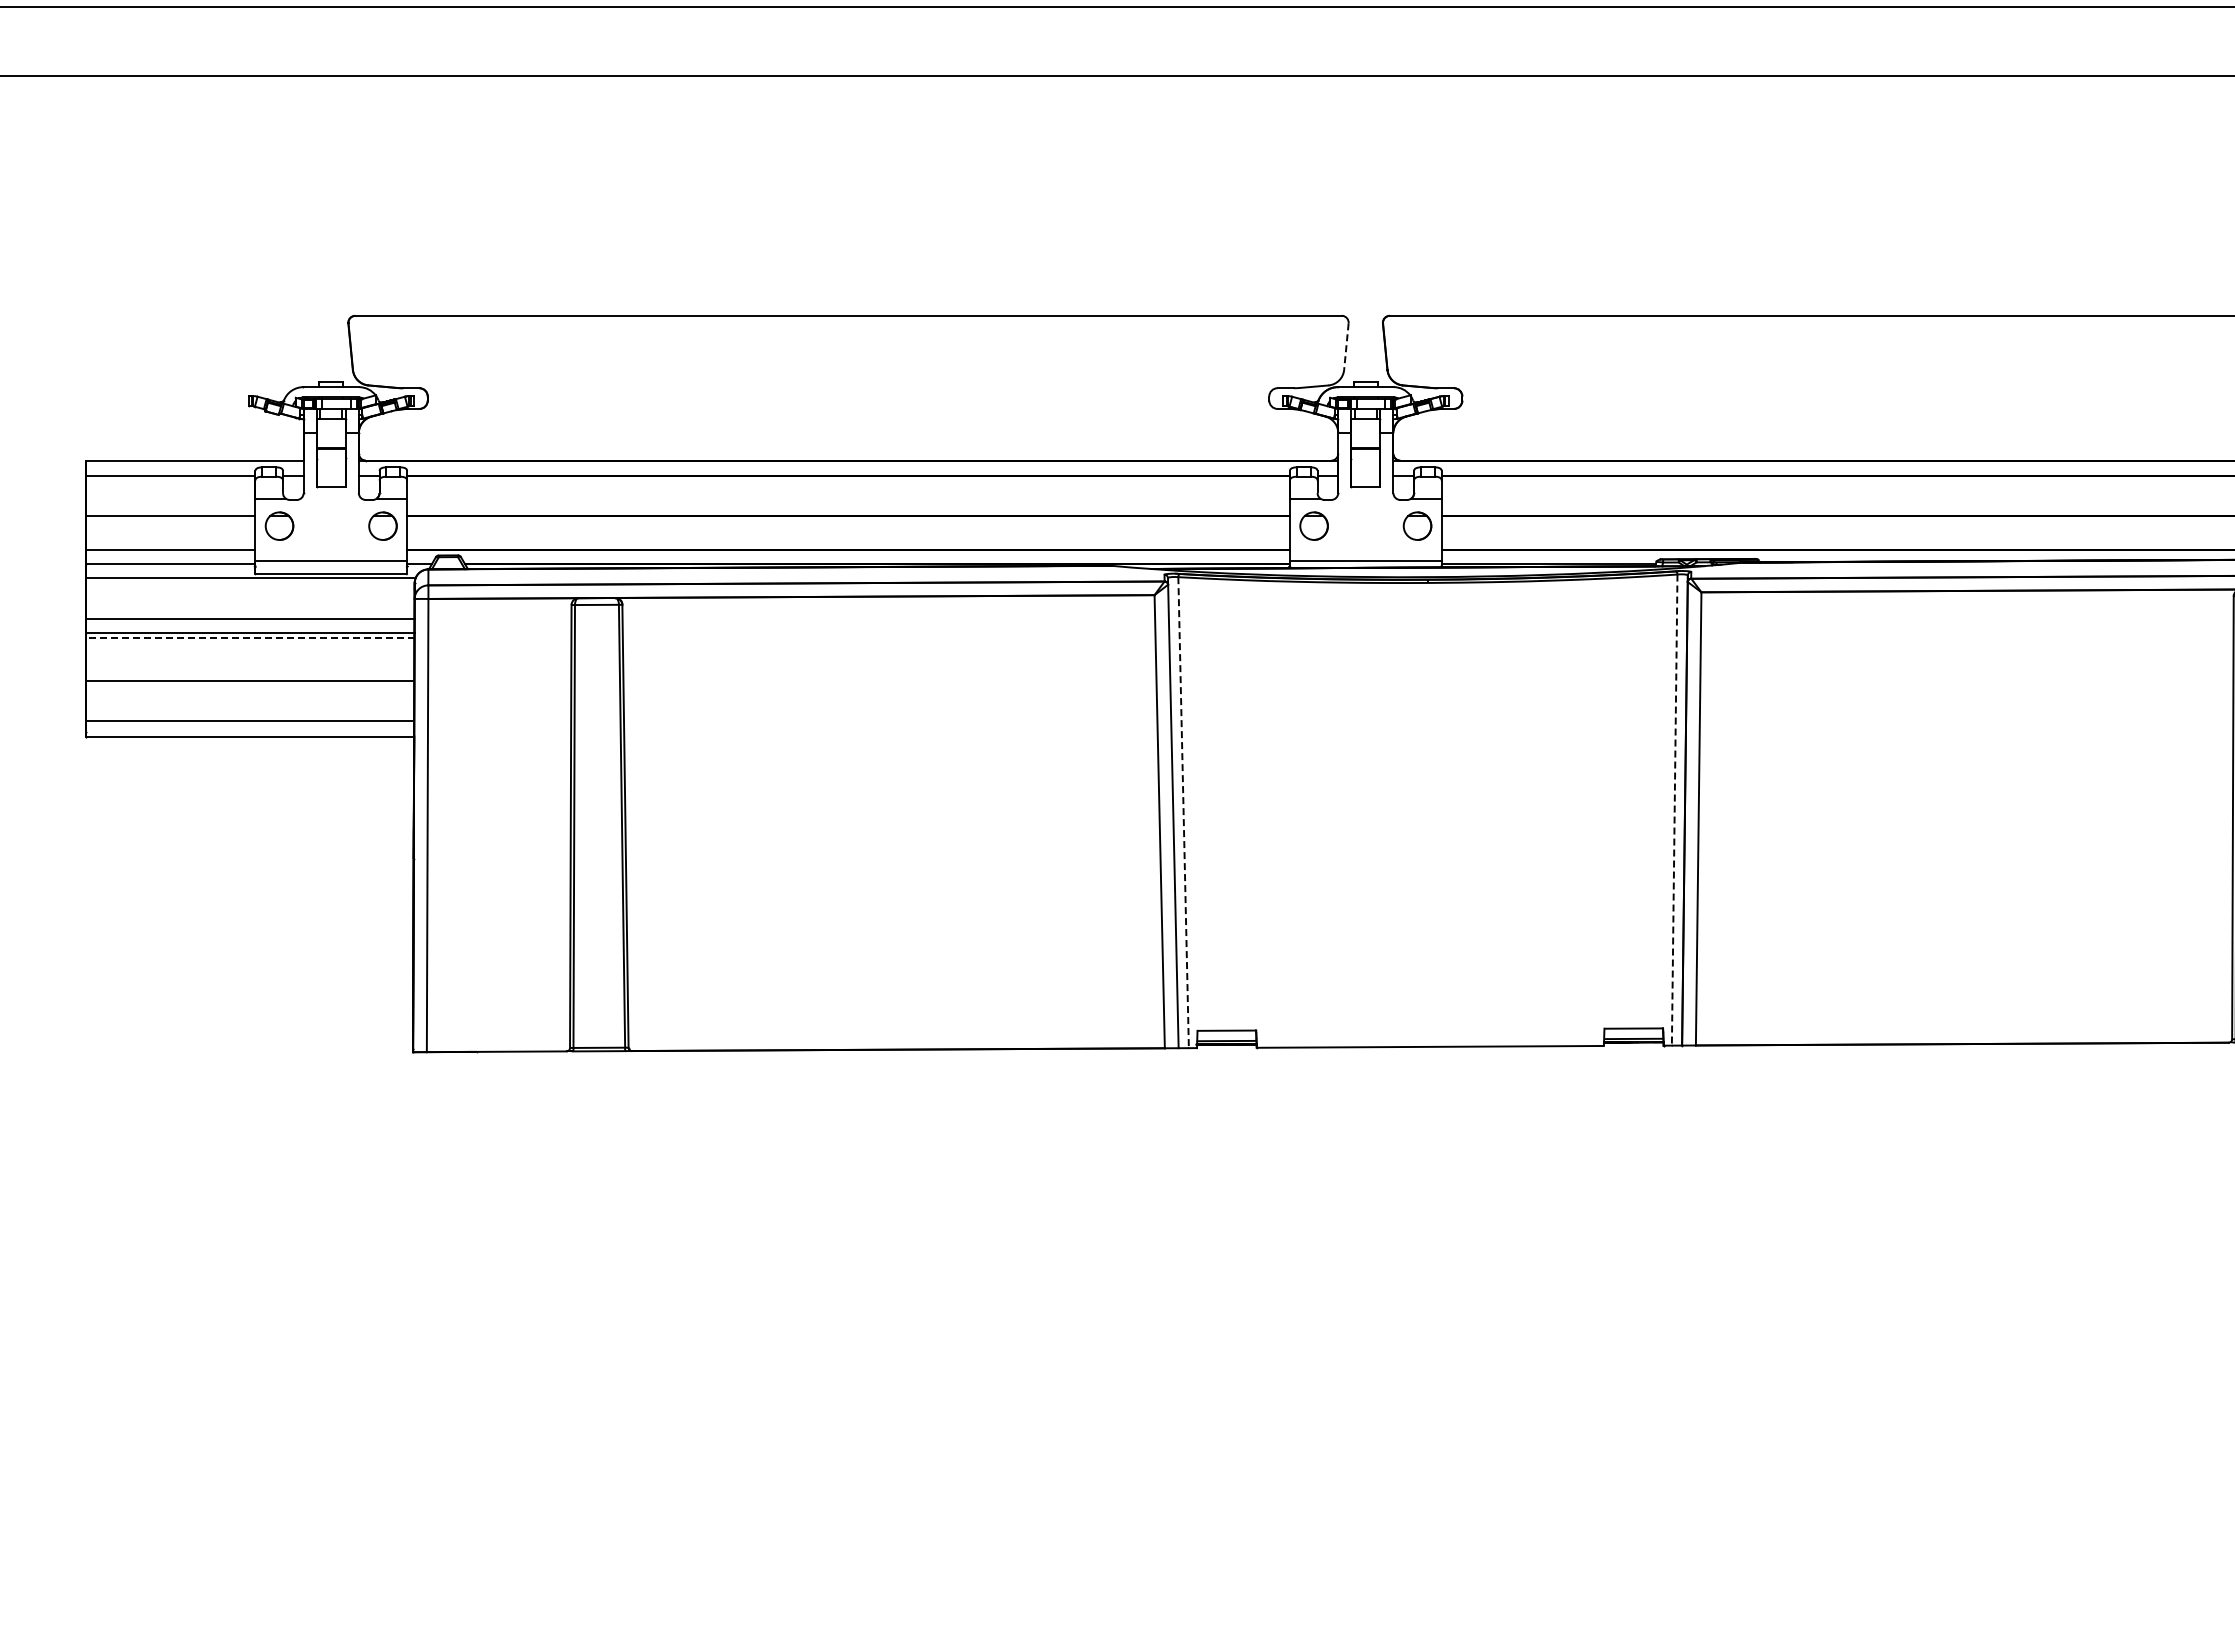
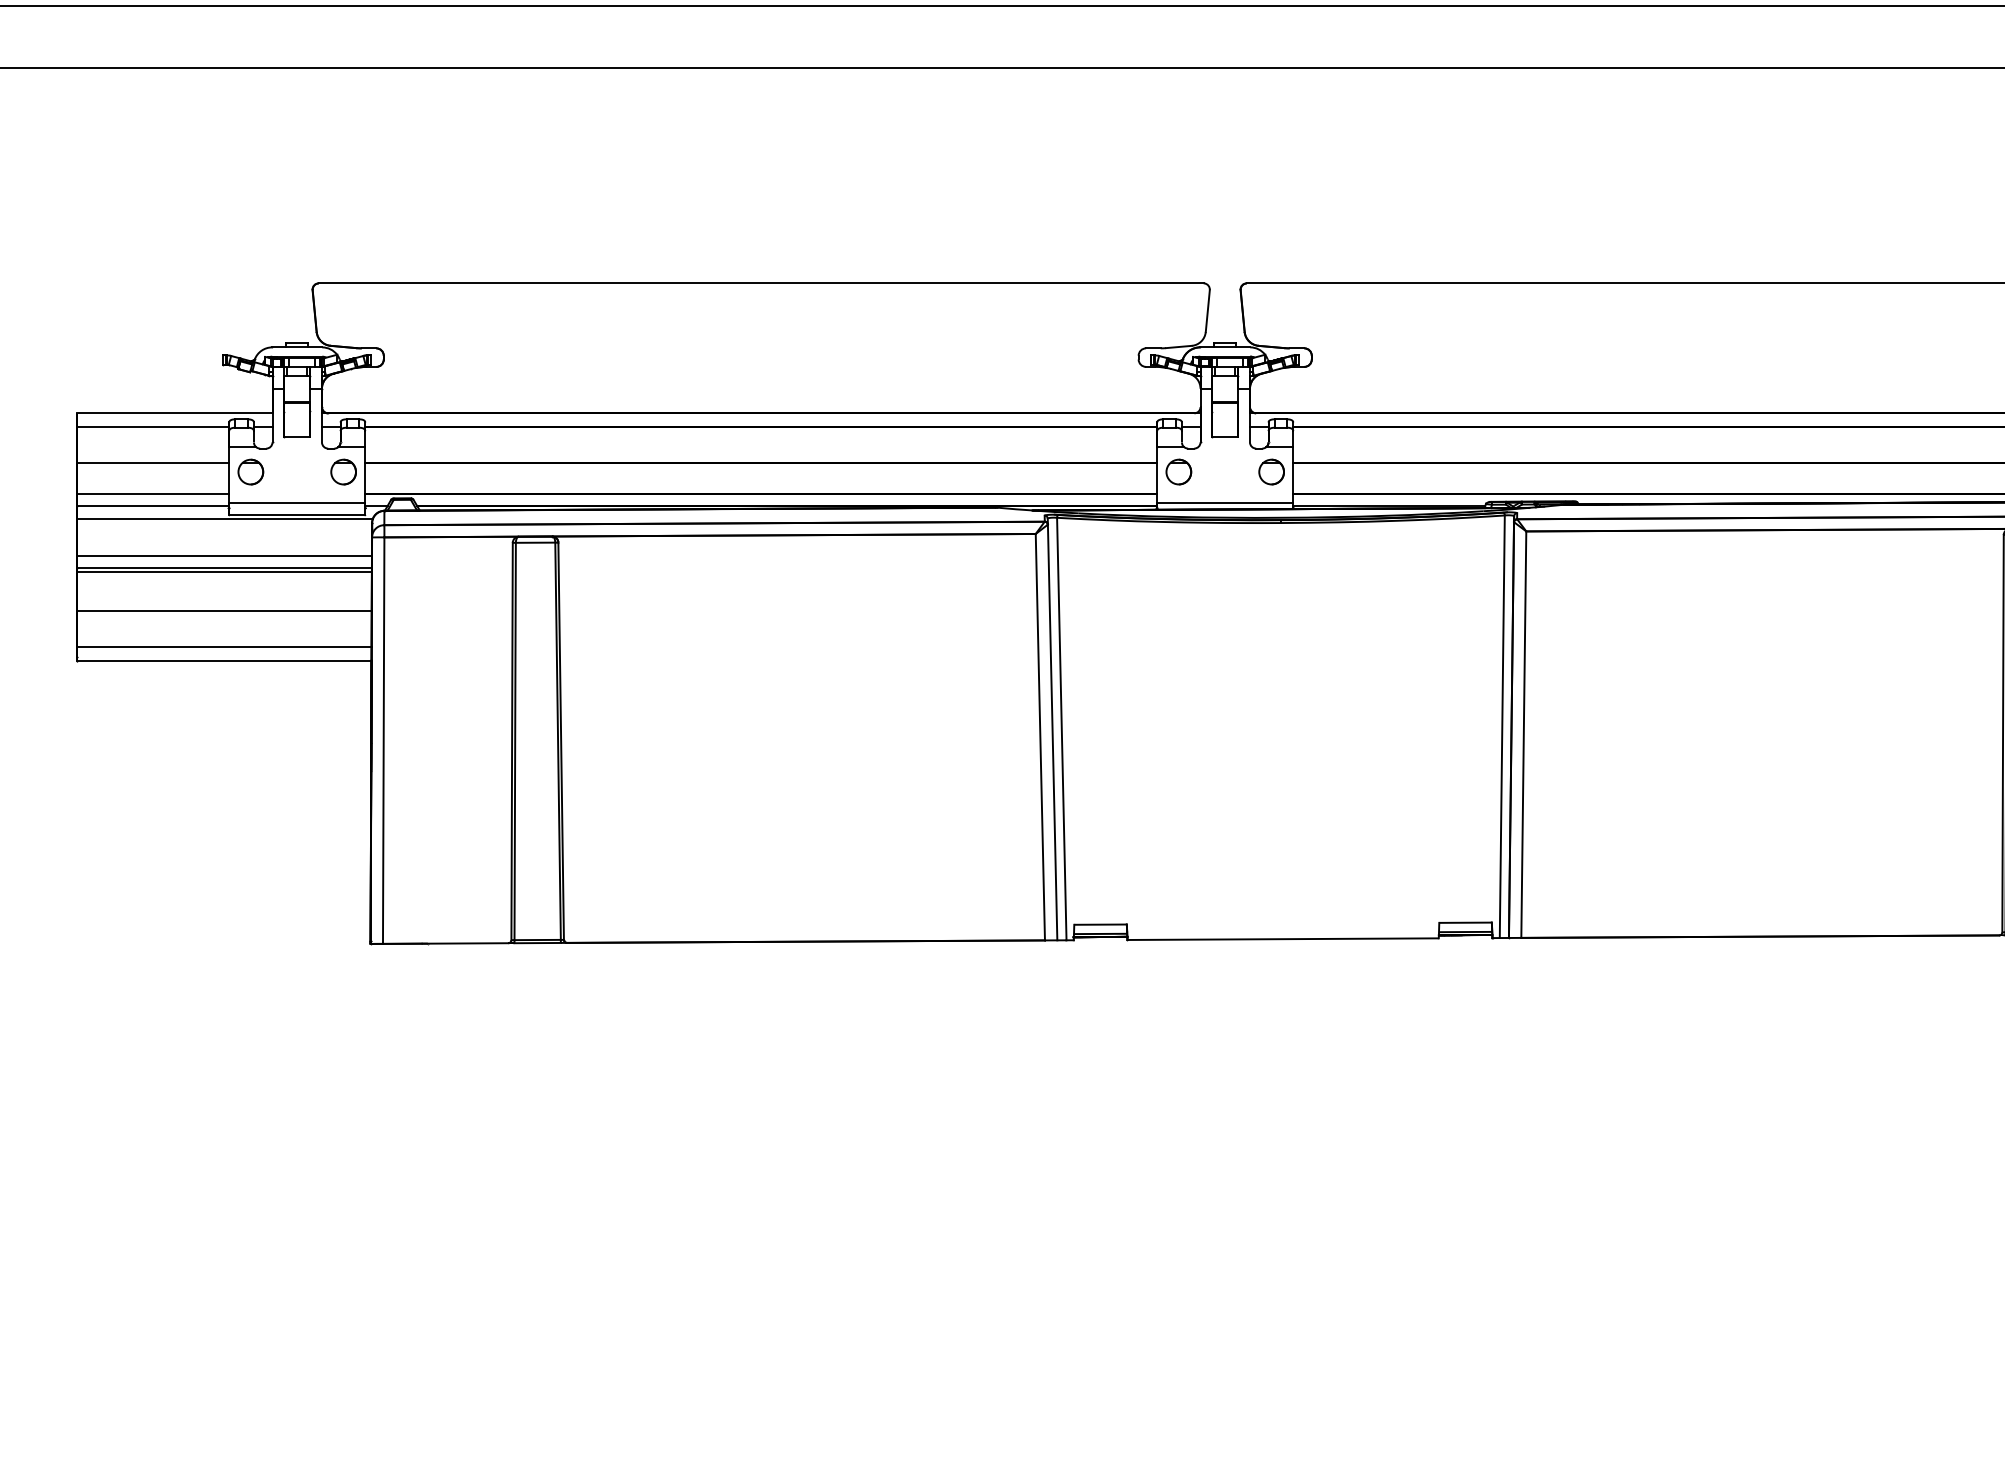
line: (1346, 347) -> (1207, 311), dashed -> solid
line: (249, 637) -> (223, 571), dashed -> solid
line: (1674, 810) -> (1502, 727), dashed -> solid
line: (1183, 812) -> (1061, 728), dashed -> solid

